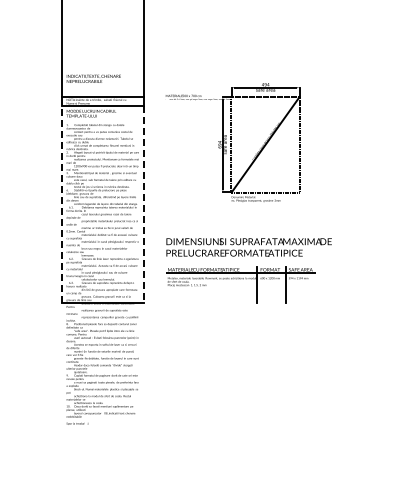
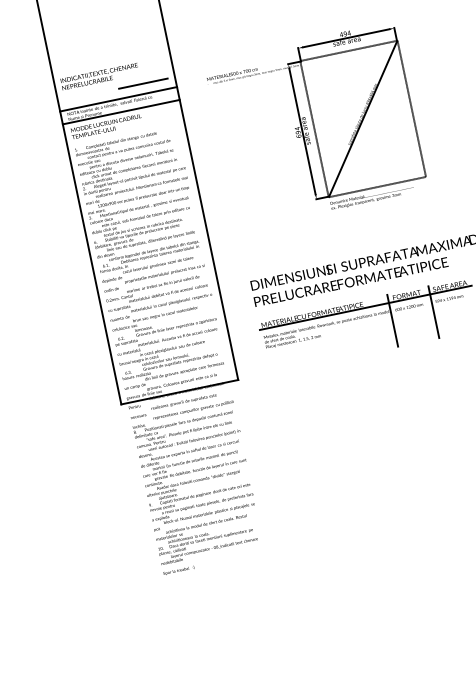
line: (122, 89) -> (143, 83), added
line: (62, 204) -> (92, 264), dashed -> solid
line: (144, 204) -> (208, 239), dashed -> solid

